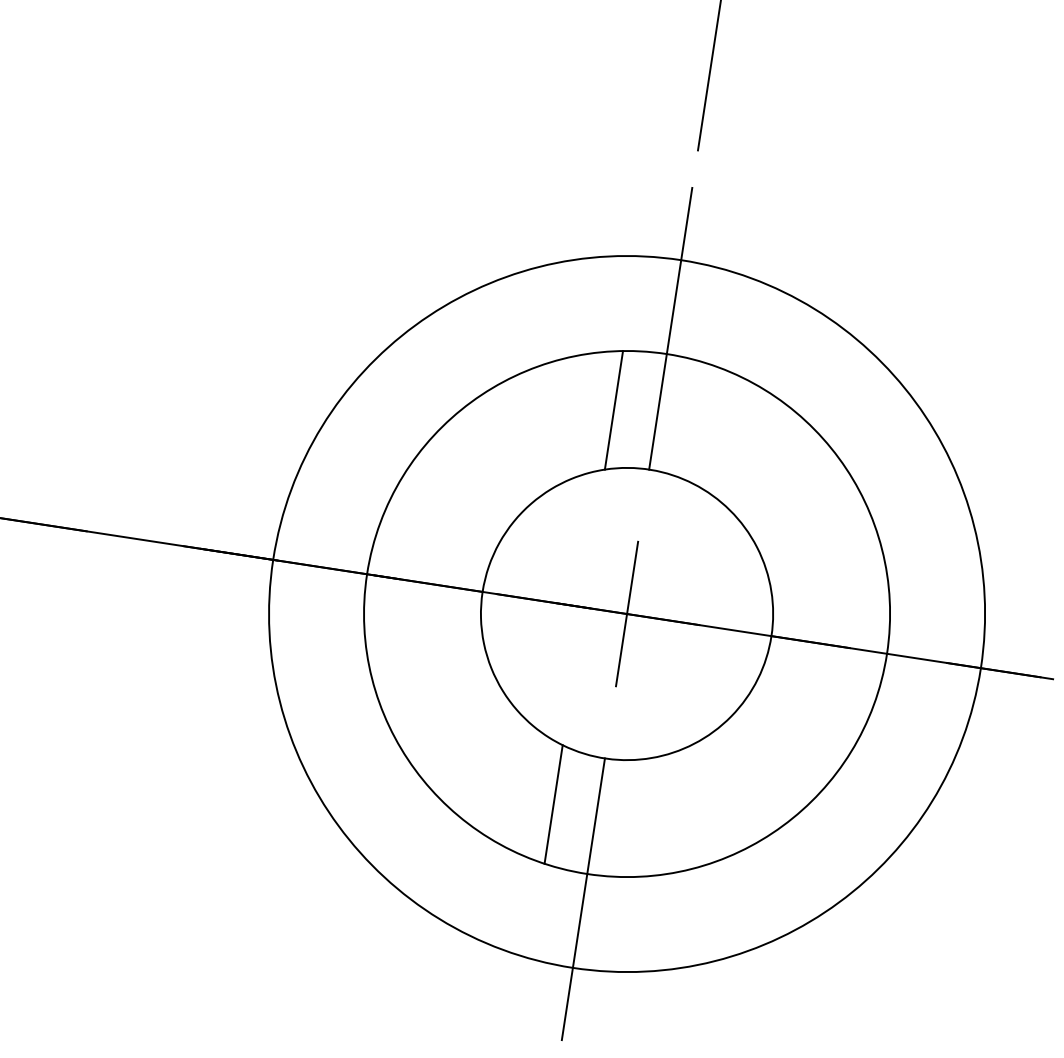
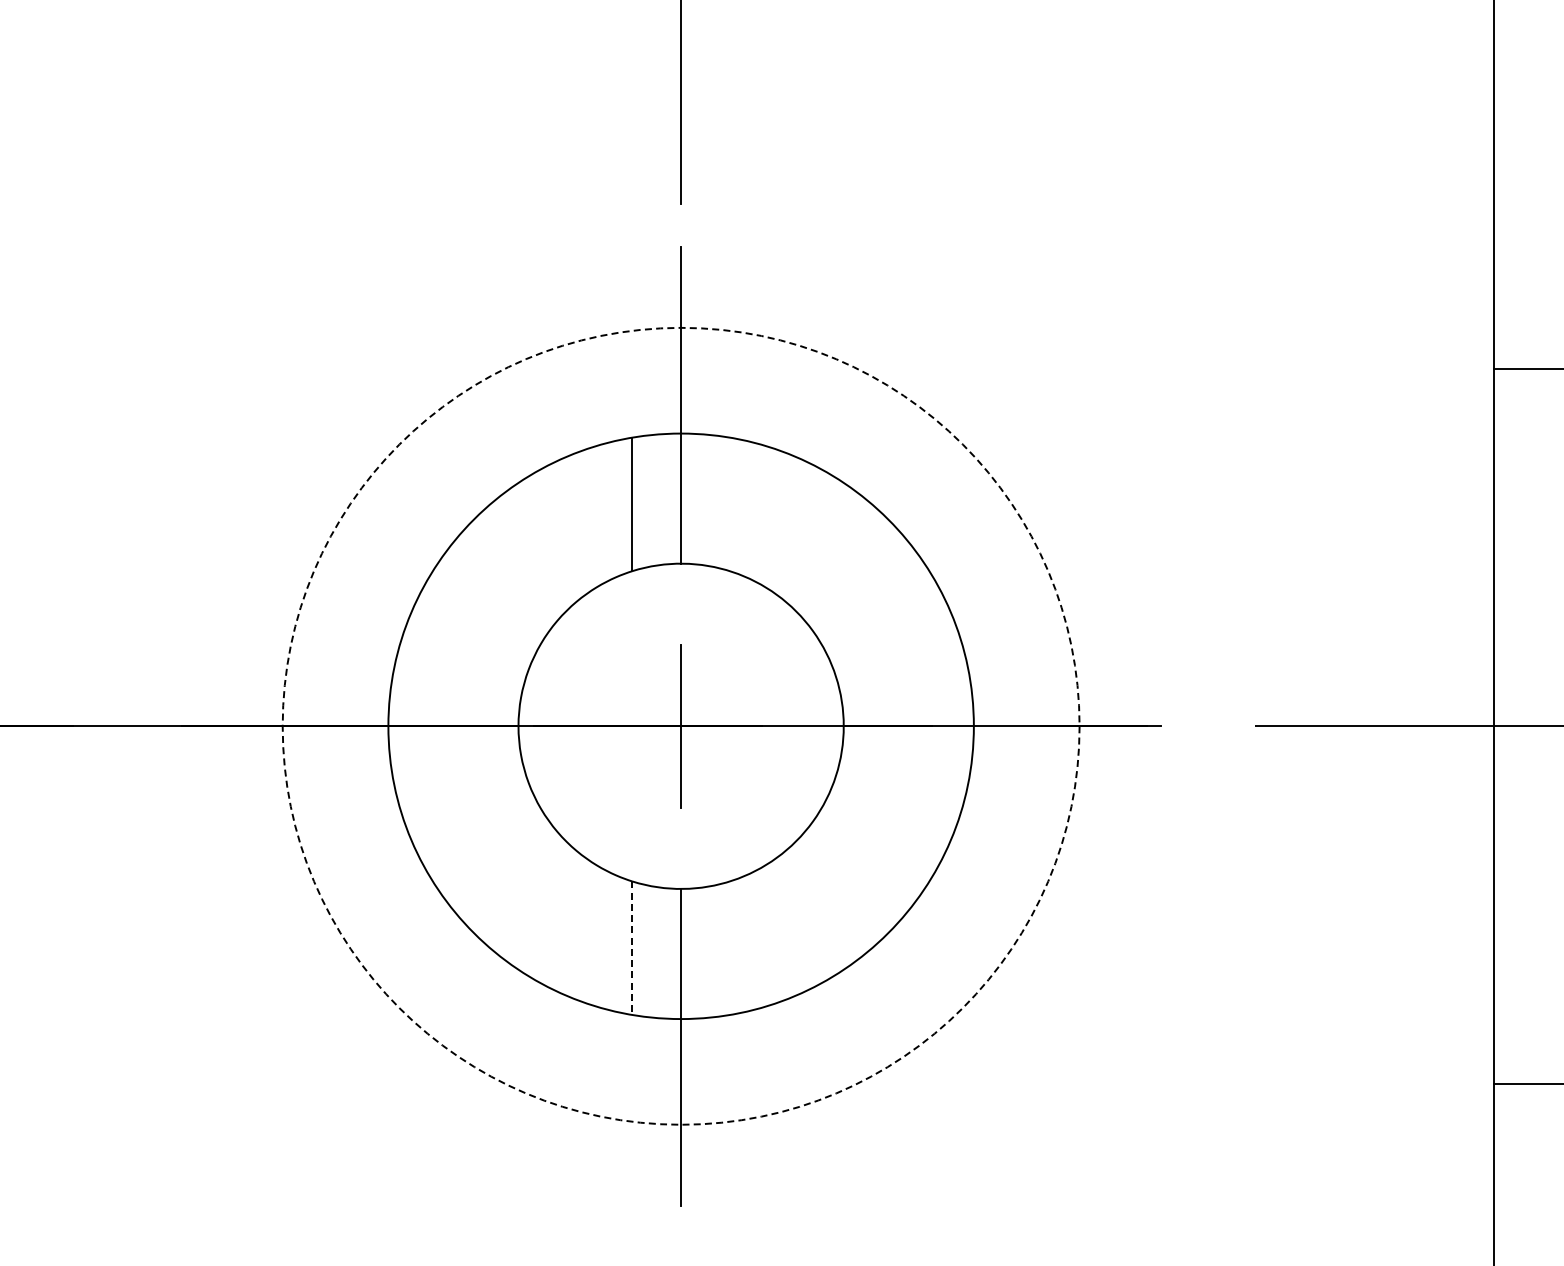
circle: (626, 613) -> (680, 725), solid -> dashed
line: (553, 804) -> (632, 948), solid -> dashed

